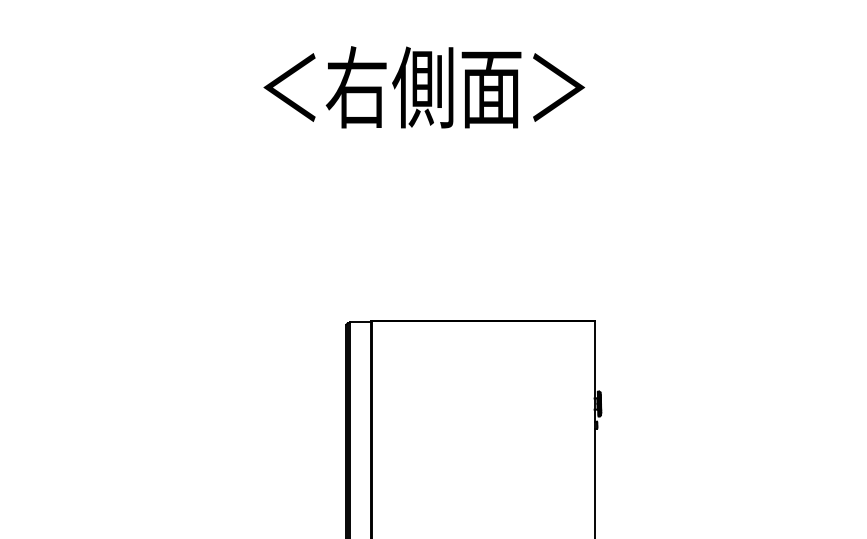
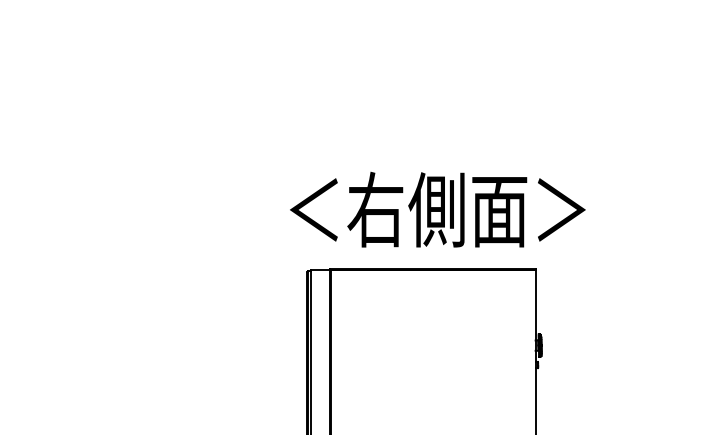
text: (424, 87) -> (438, 209), moved

